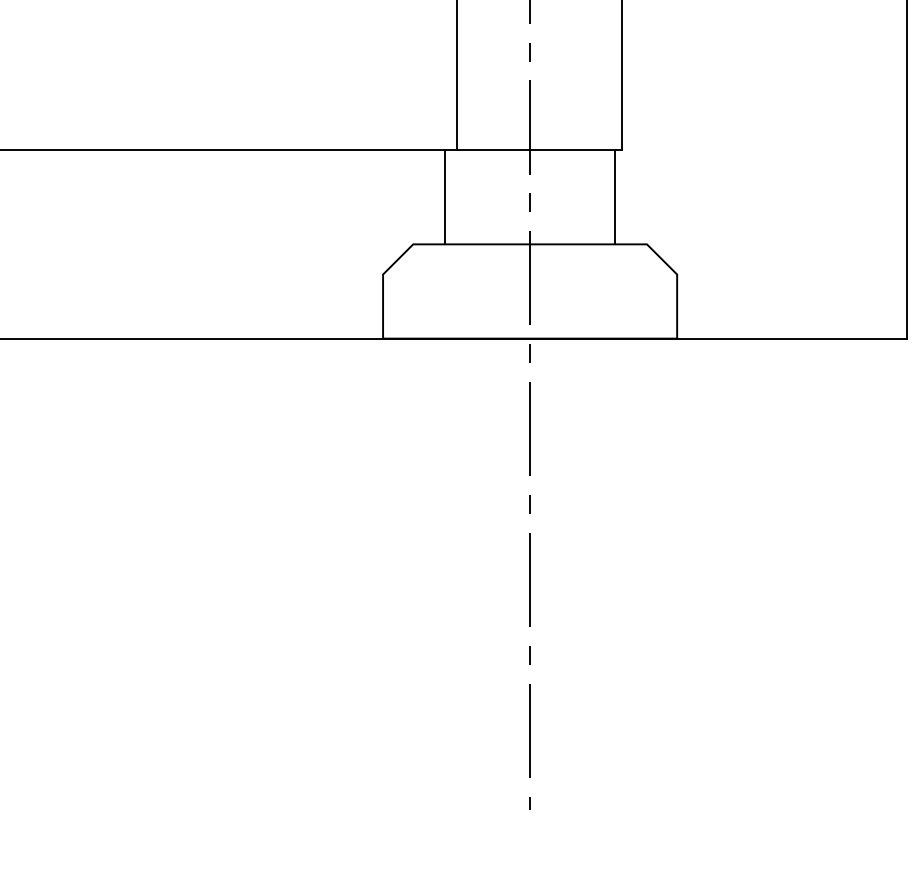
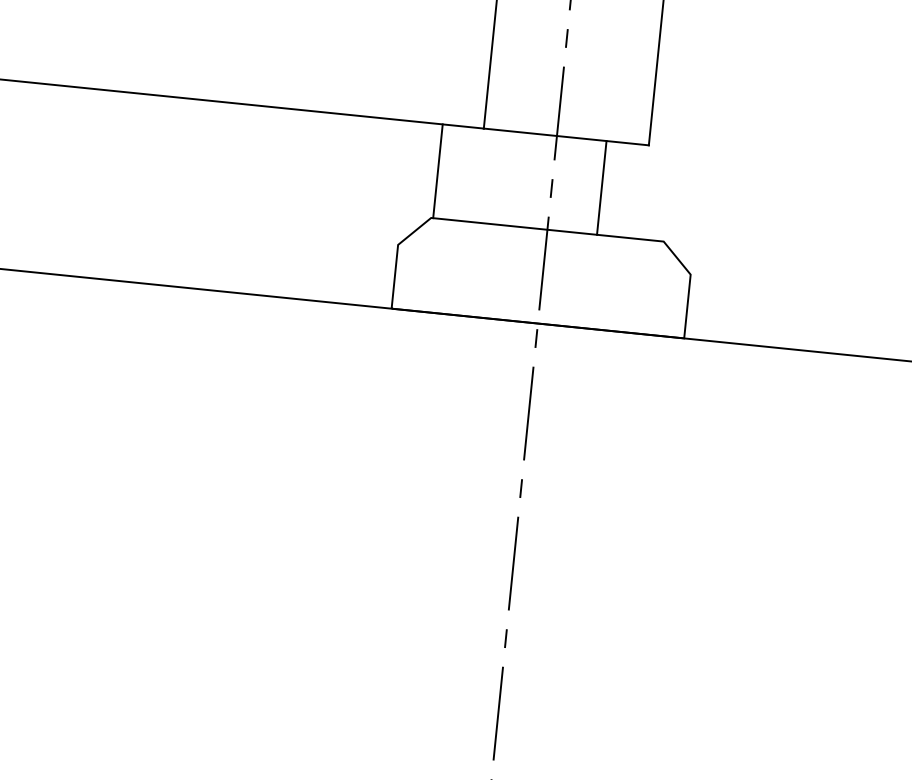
line: (445, 197) -> (438, 171), moved
line: (614, 197) -> (601, 188), moved

